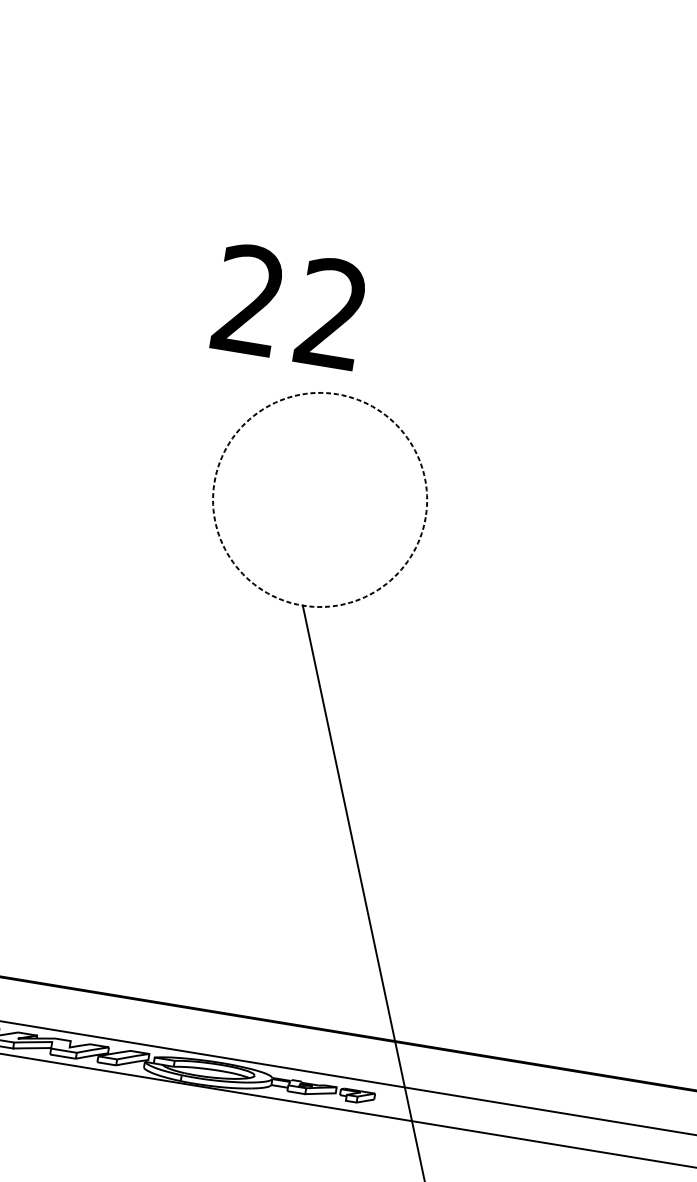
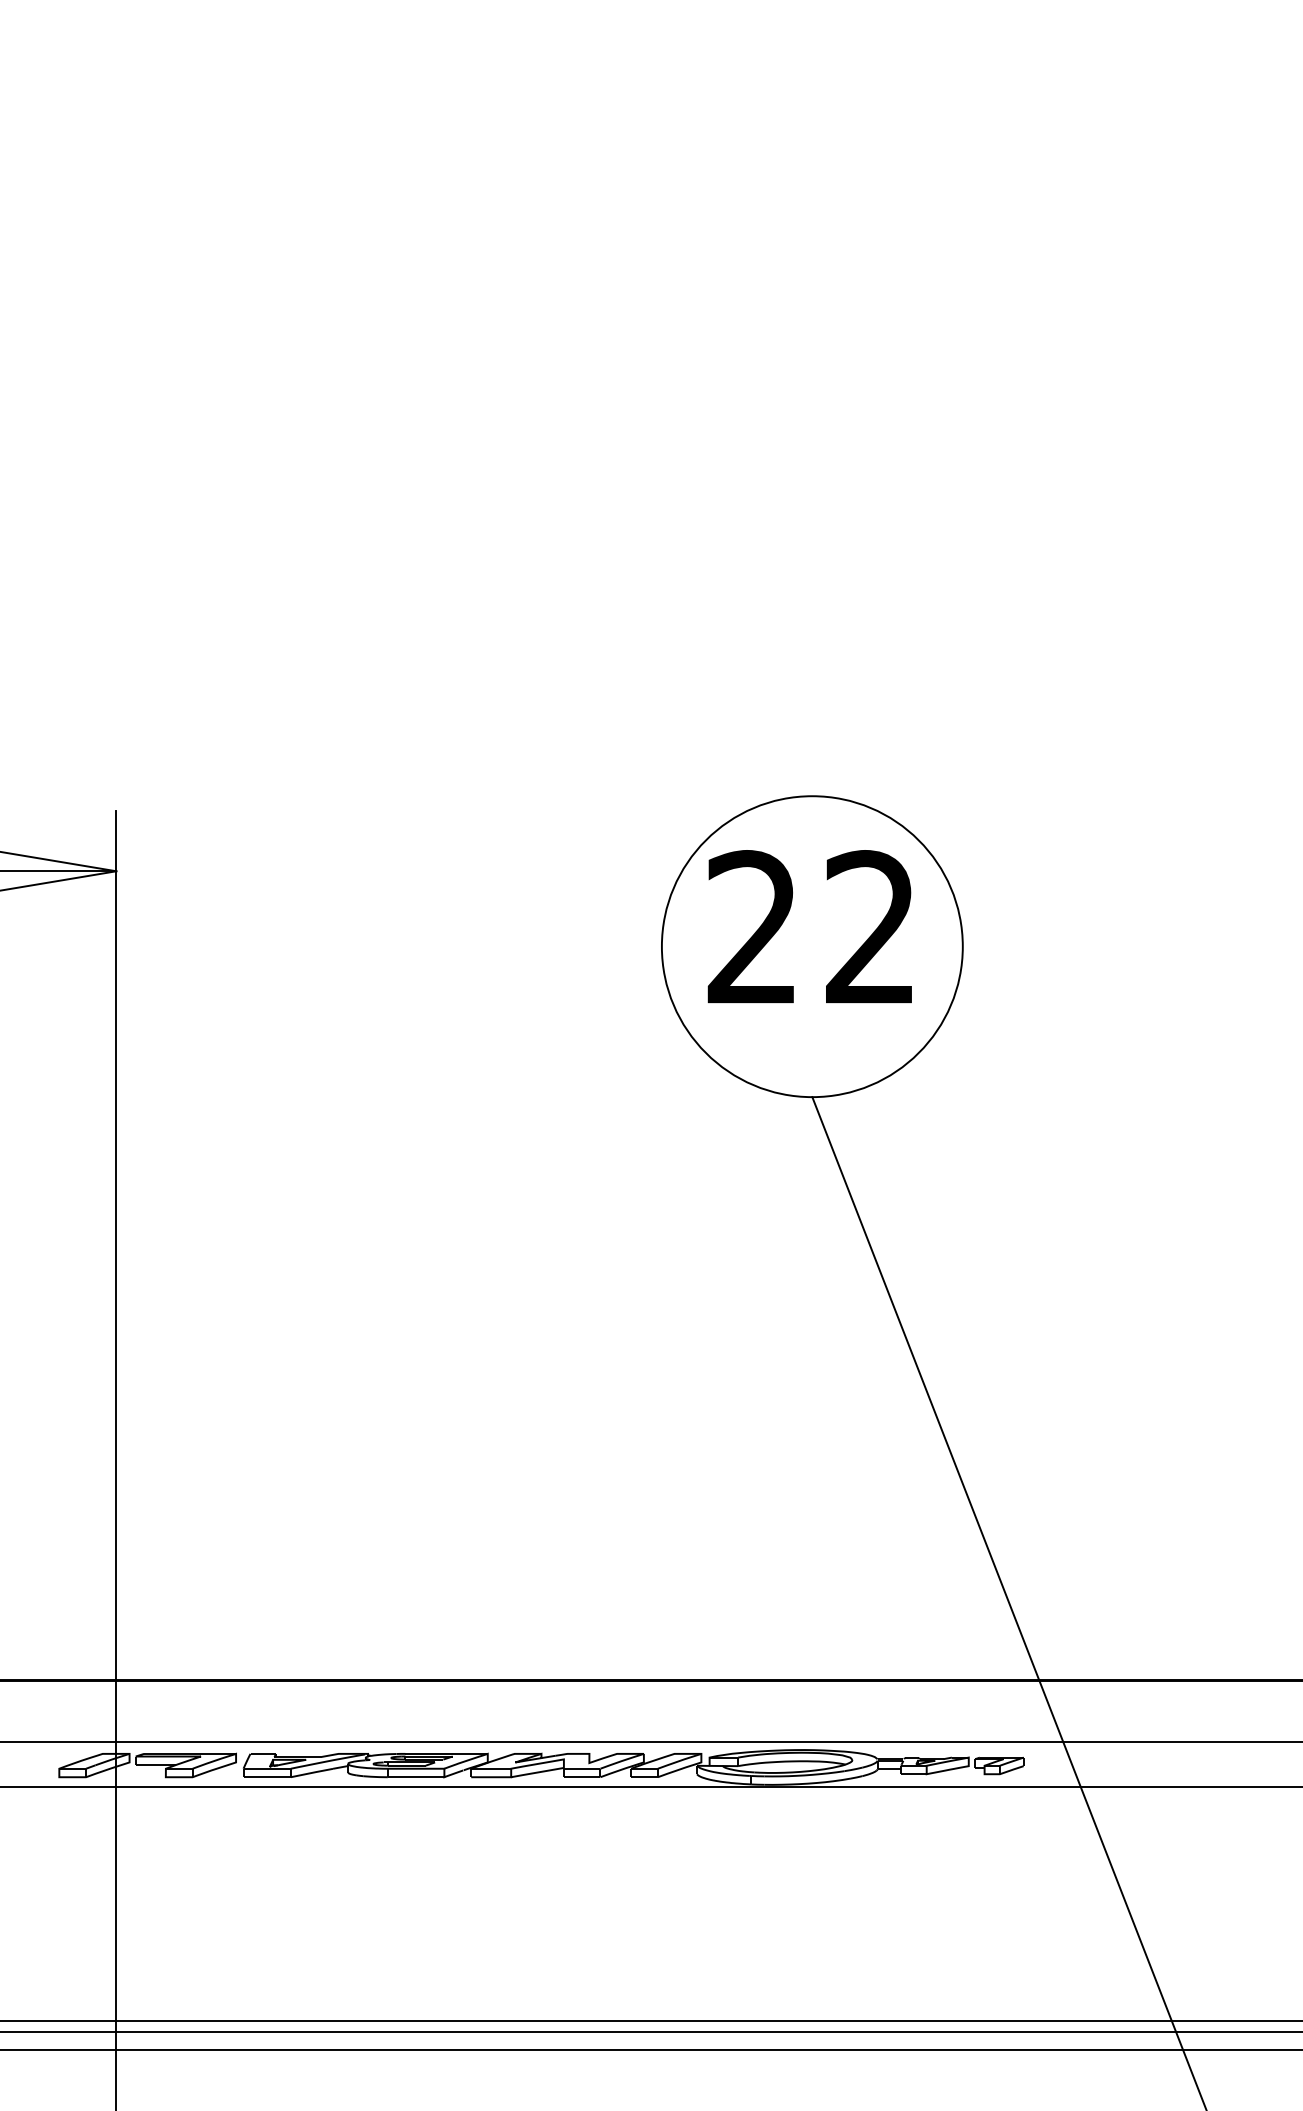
text: (289, 305) -> (809, 926), moved
circle: (319, 499) -> (811, 946), dashed -> solid

